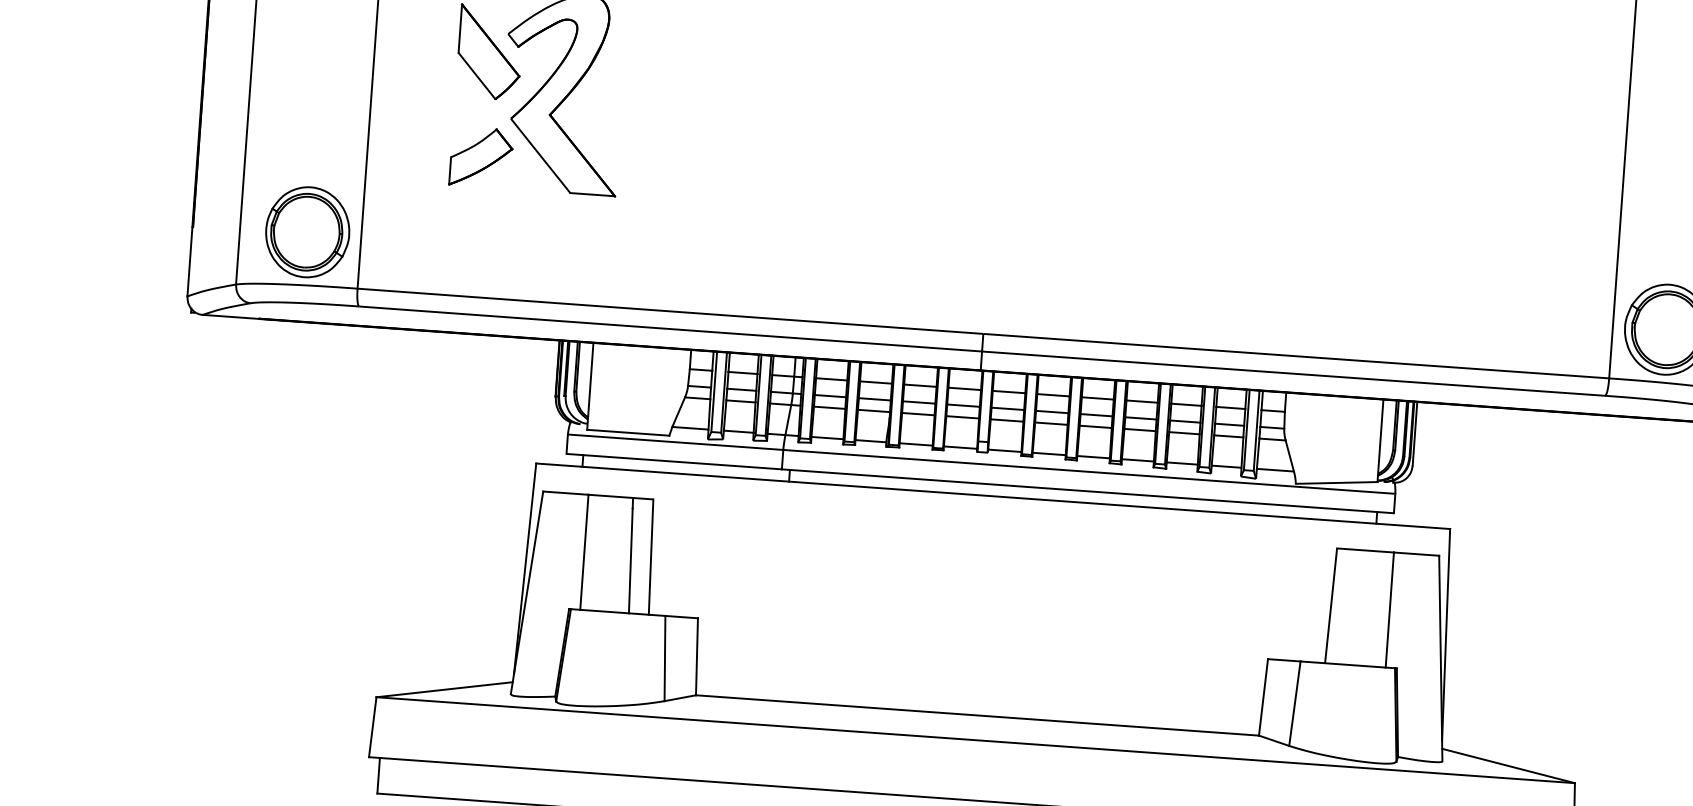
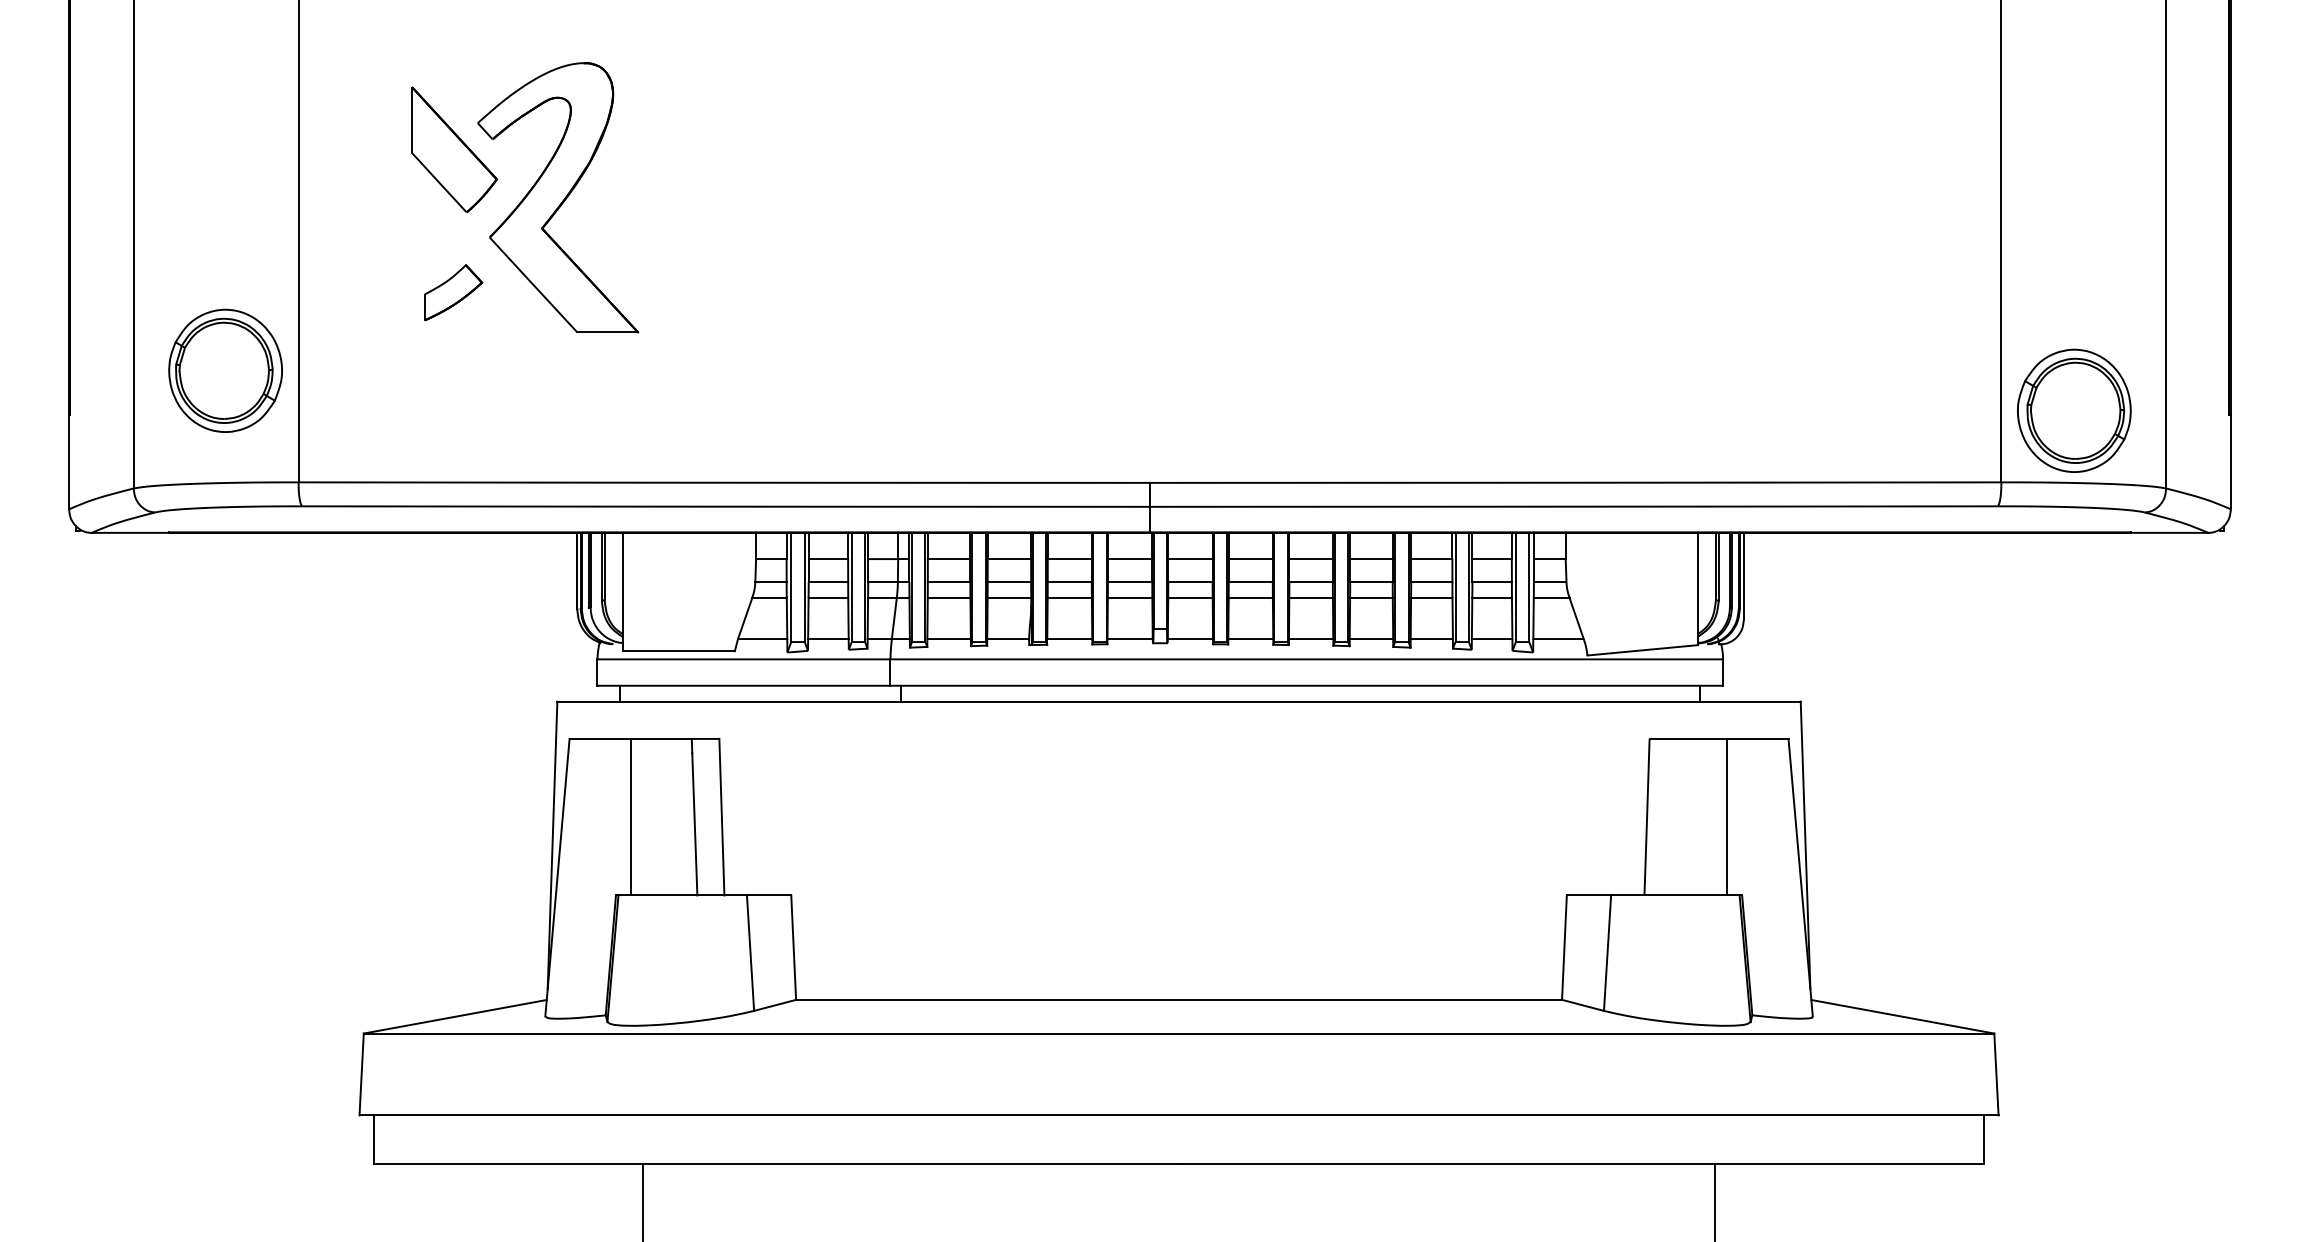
part: (481, 157) -> (453, 292), size x0.7
part: (307, 232) -> (225, 370), moved

